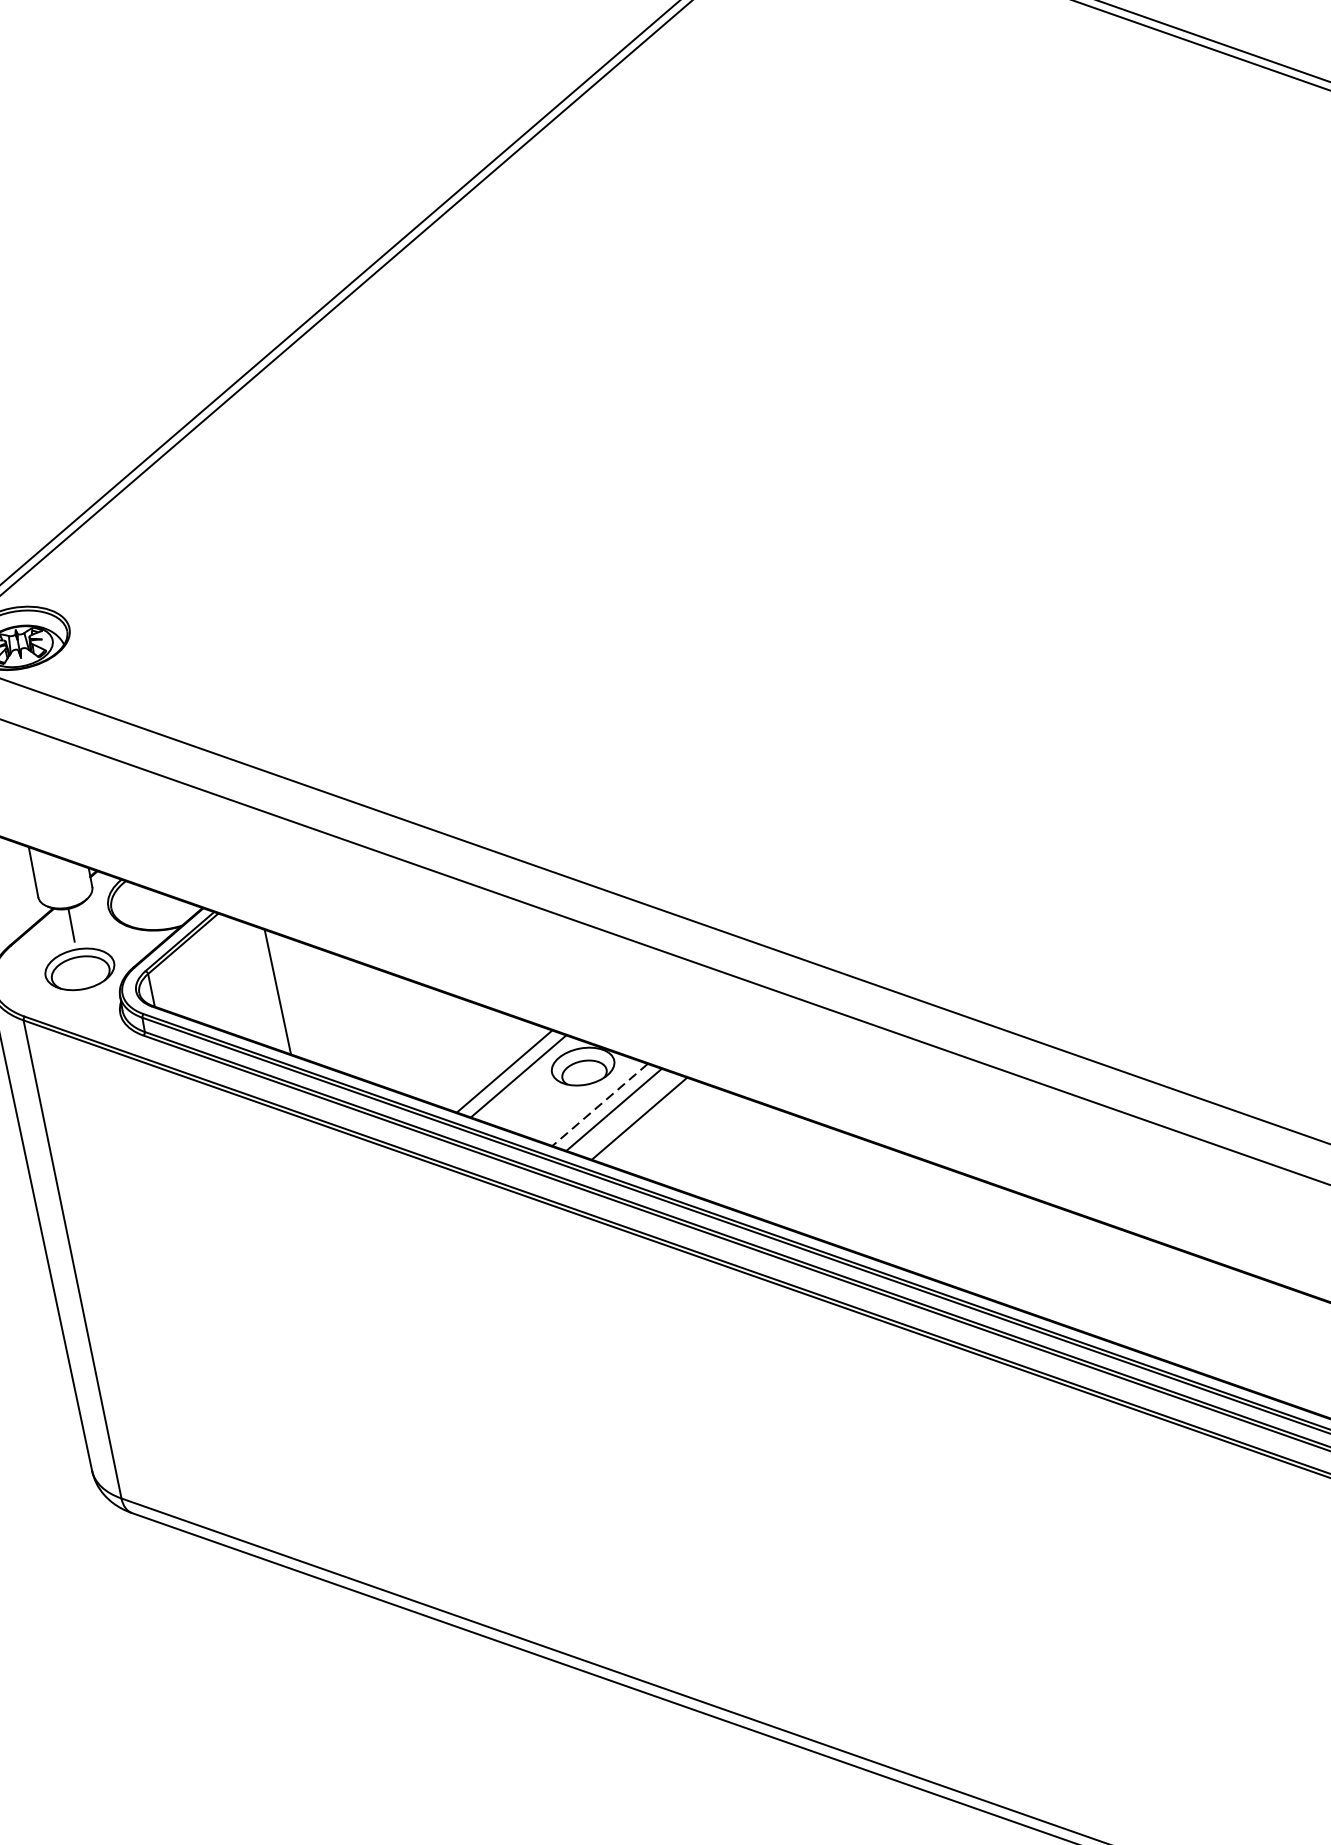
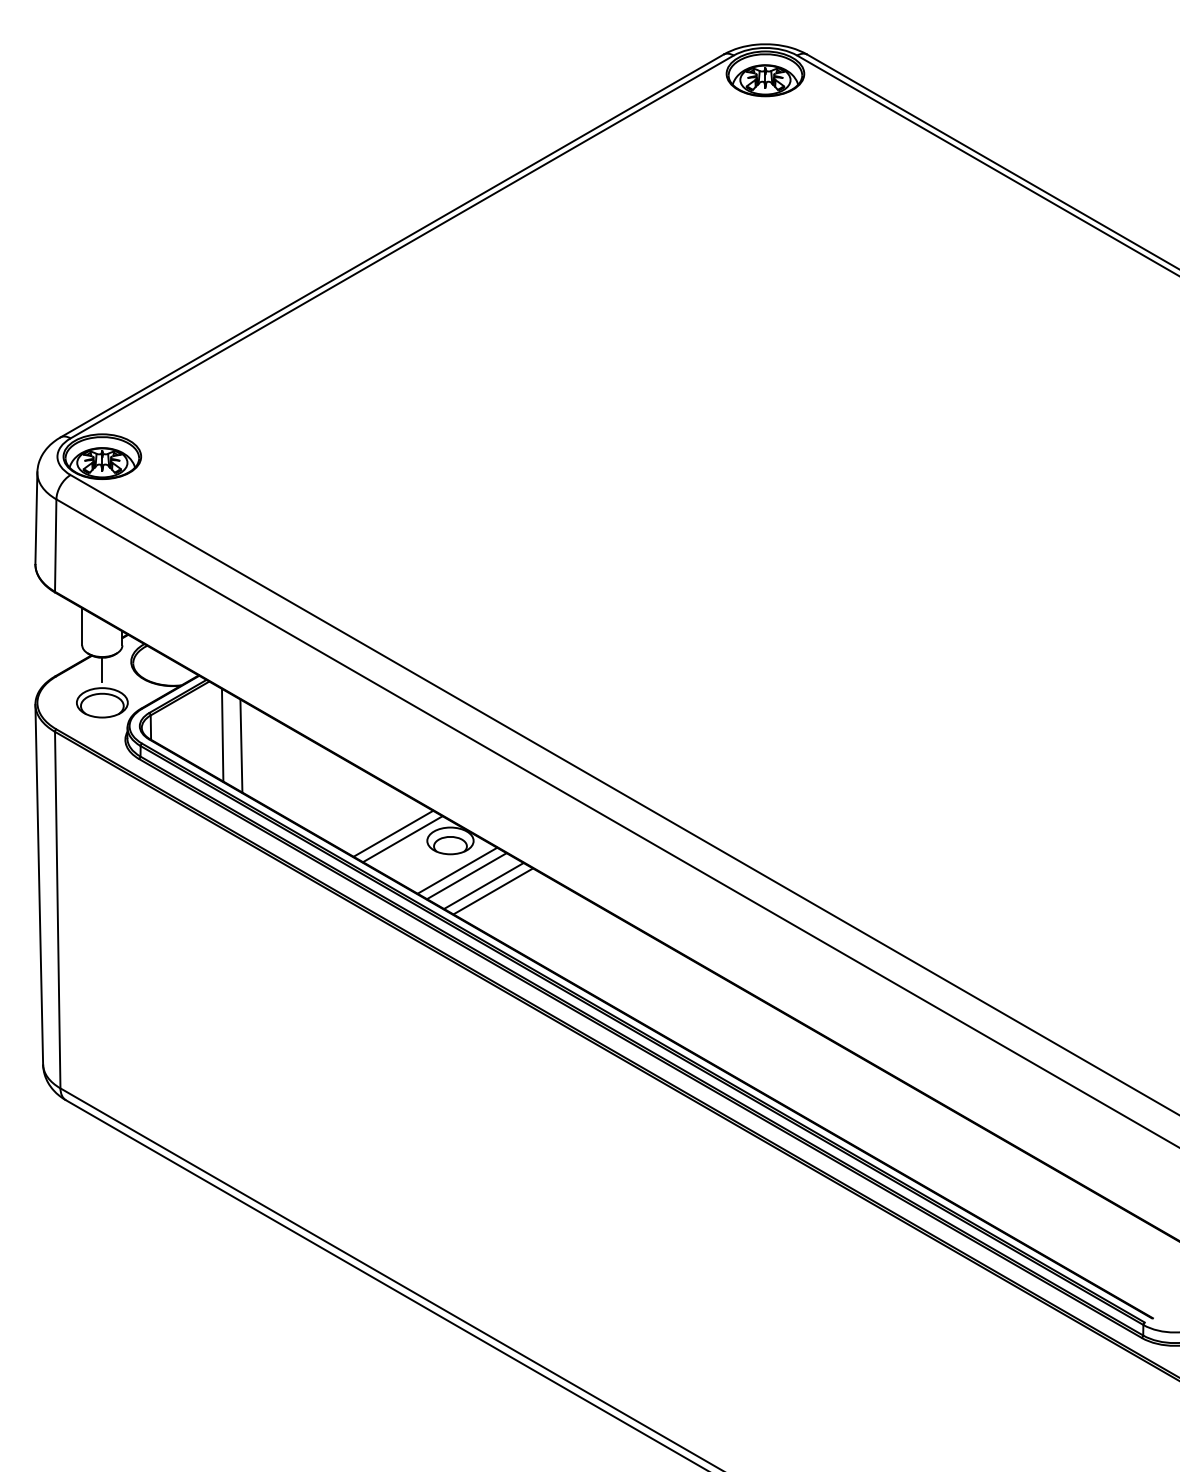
line: (249, 981) -> (222, 734), added
line: (600, 1104) -> (457, 870), dashed -> solid
line: (653, 1123) -> (493, 891), added

